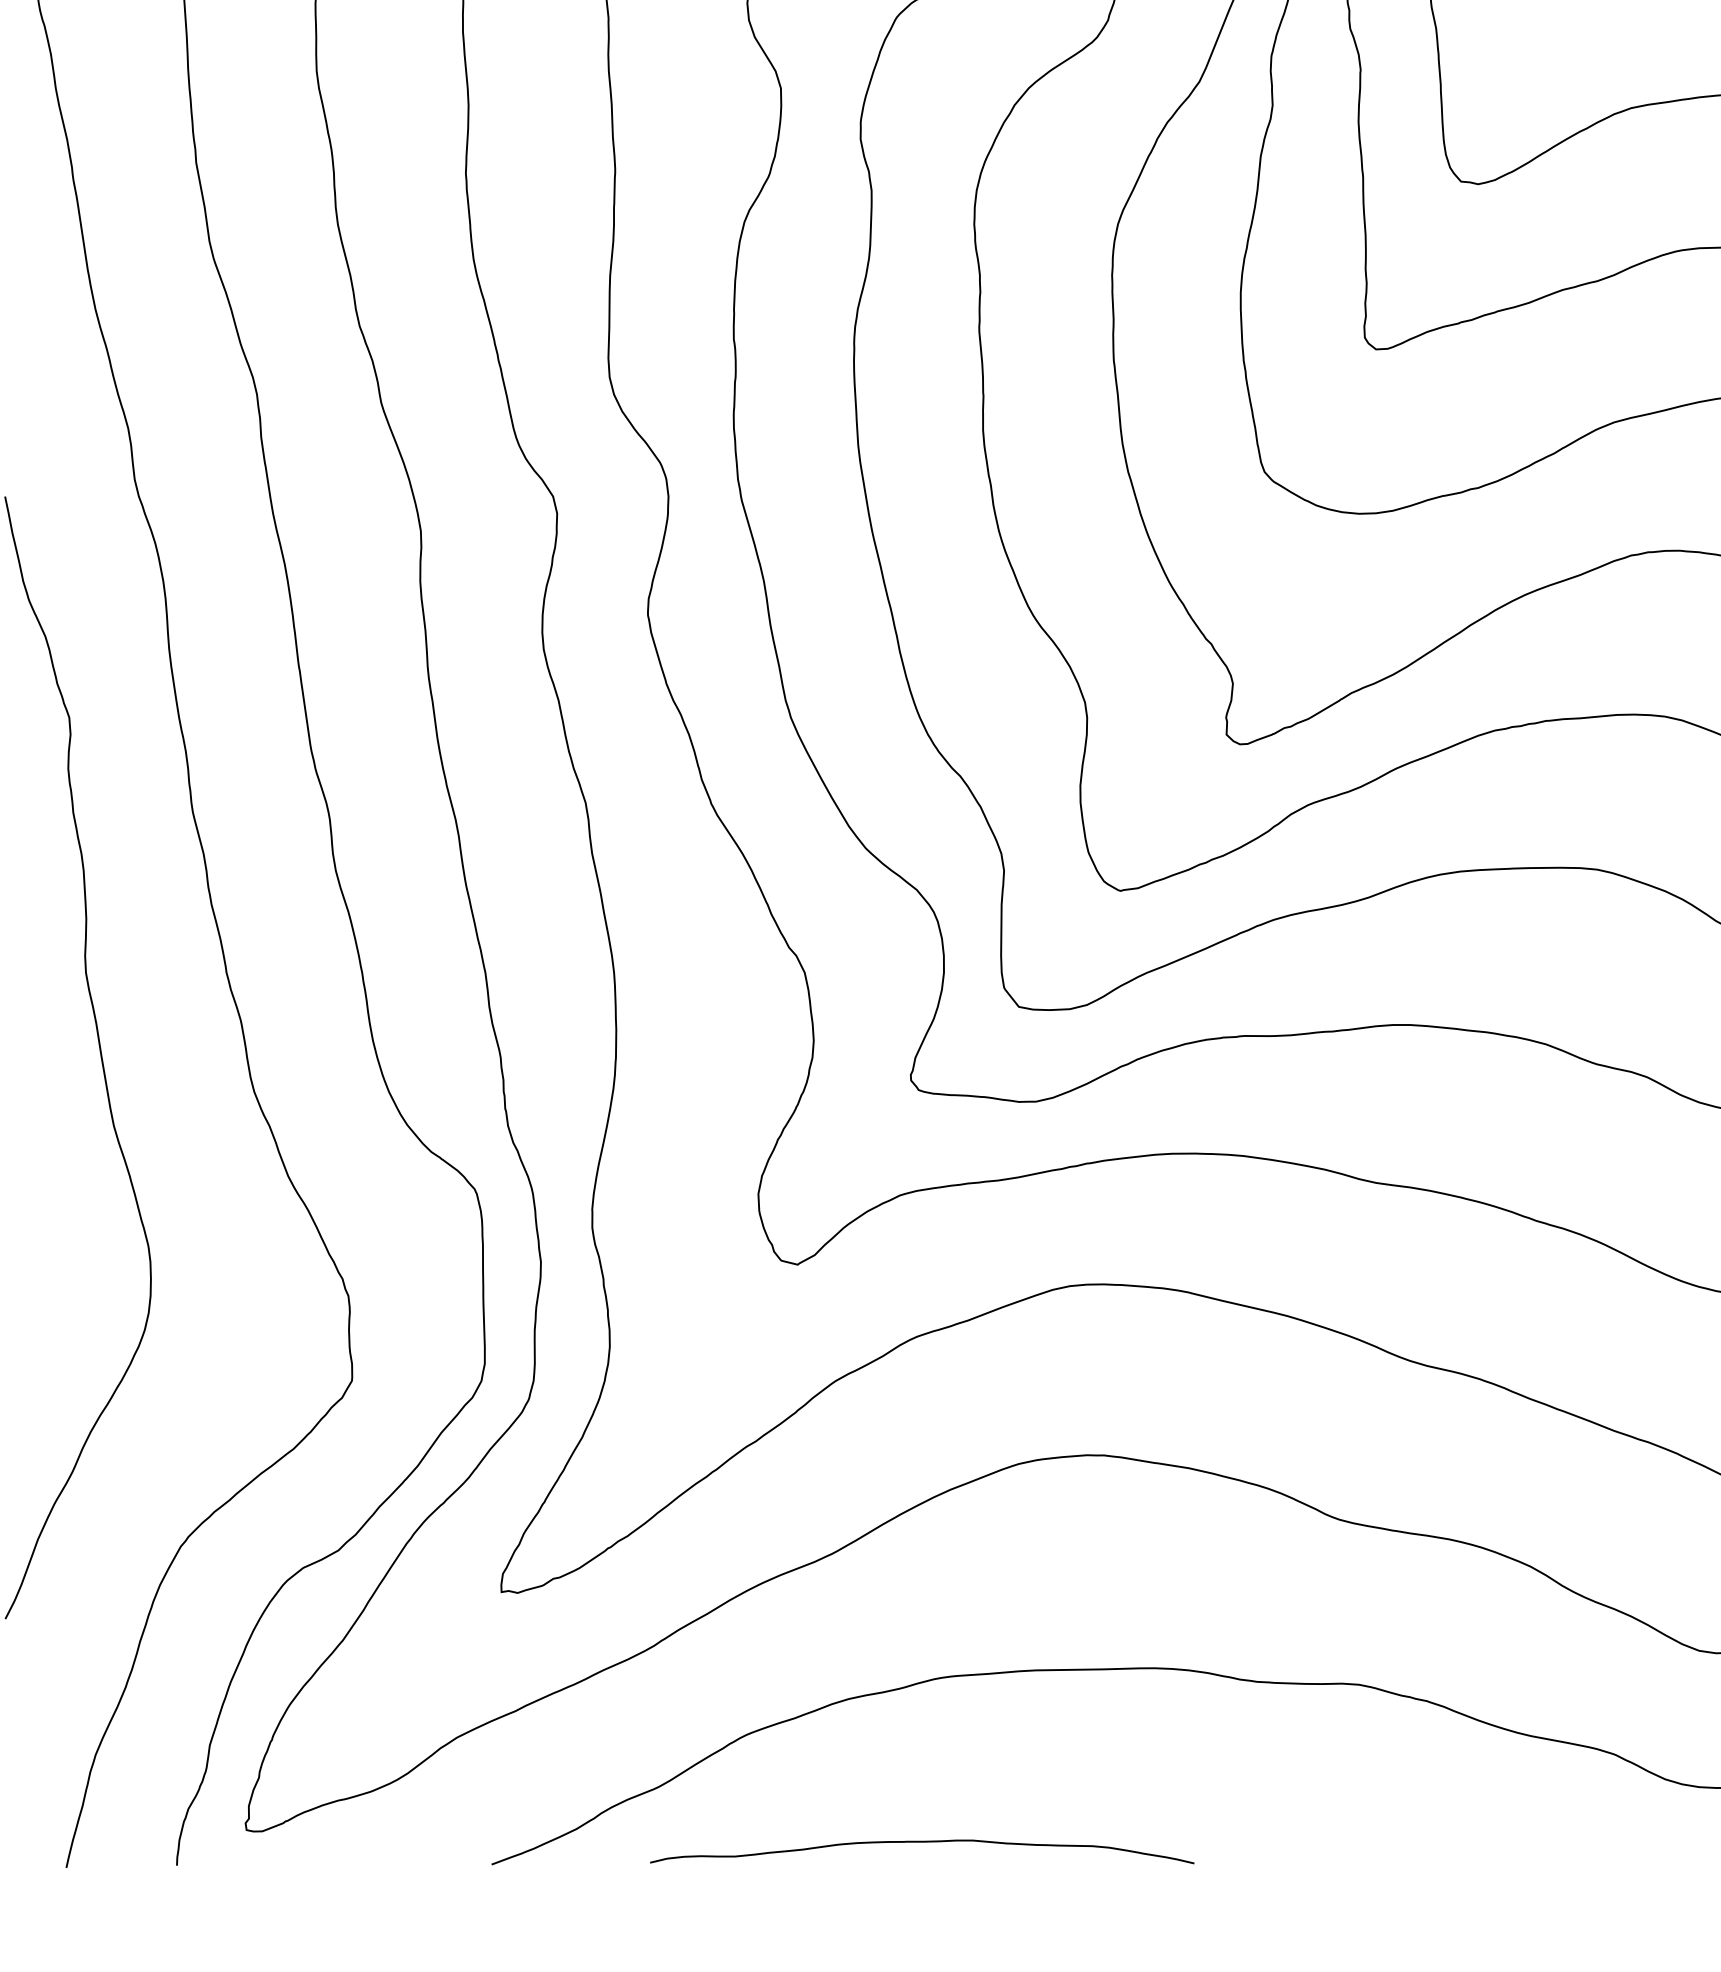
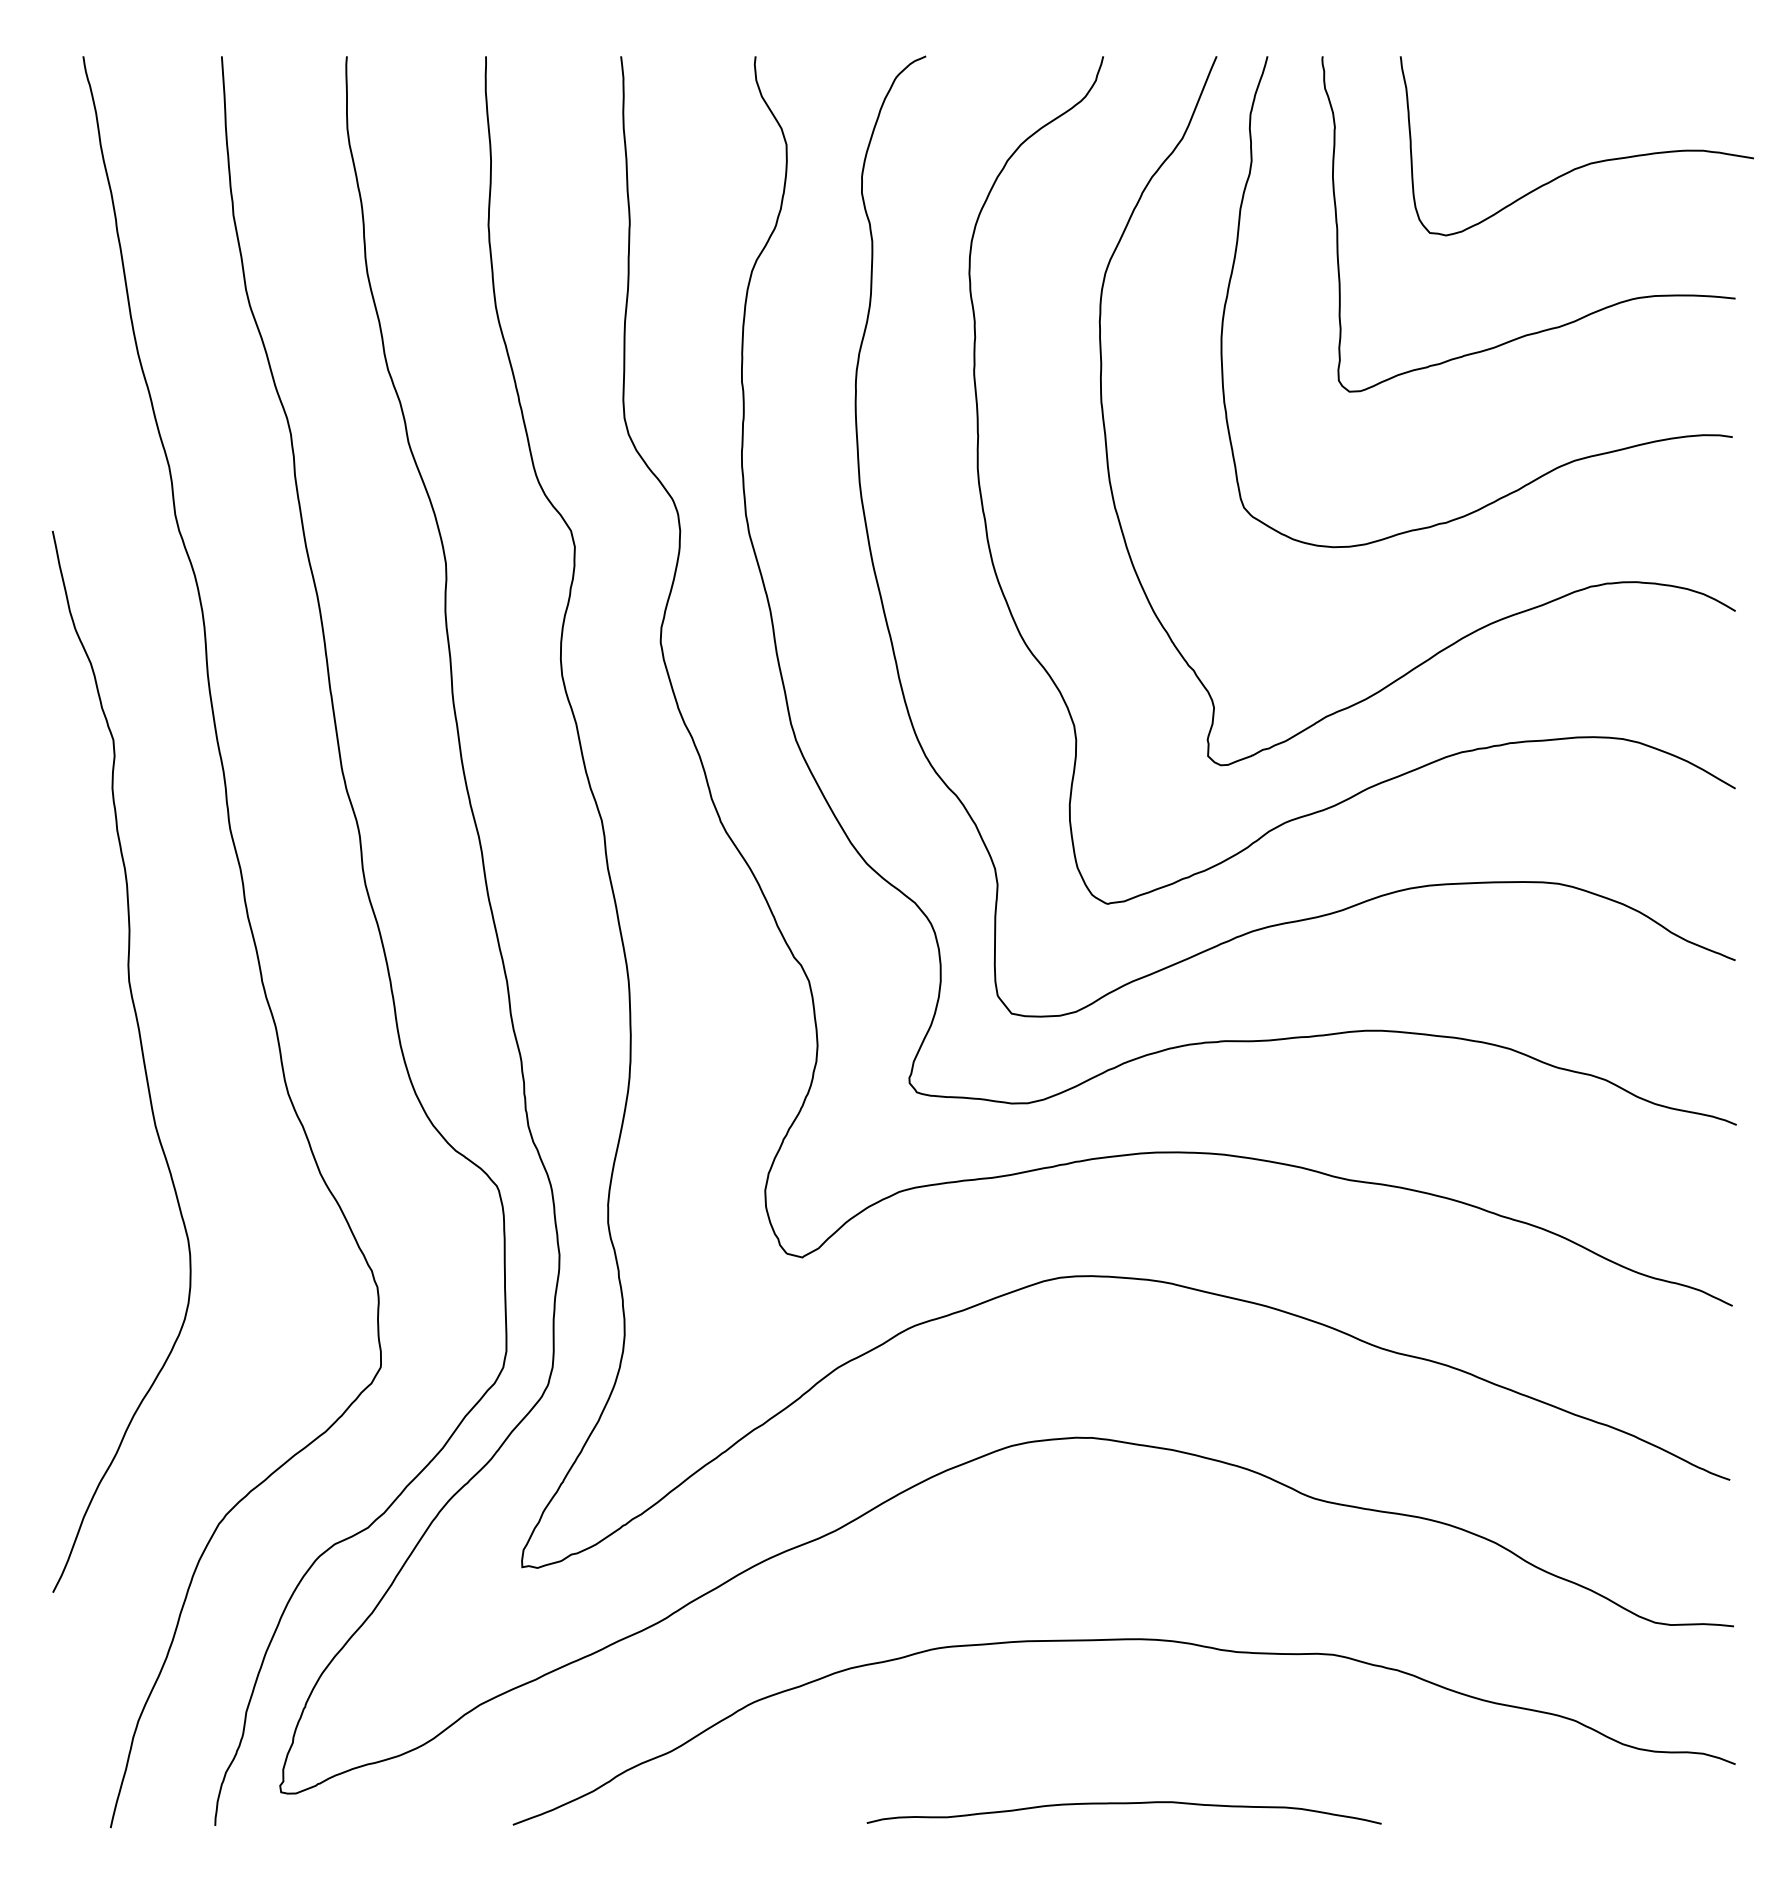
curve: (921, 1842) -> (1123, 1804), moved

